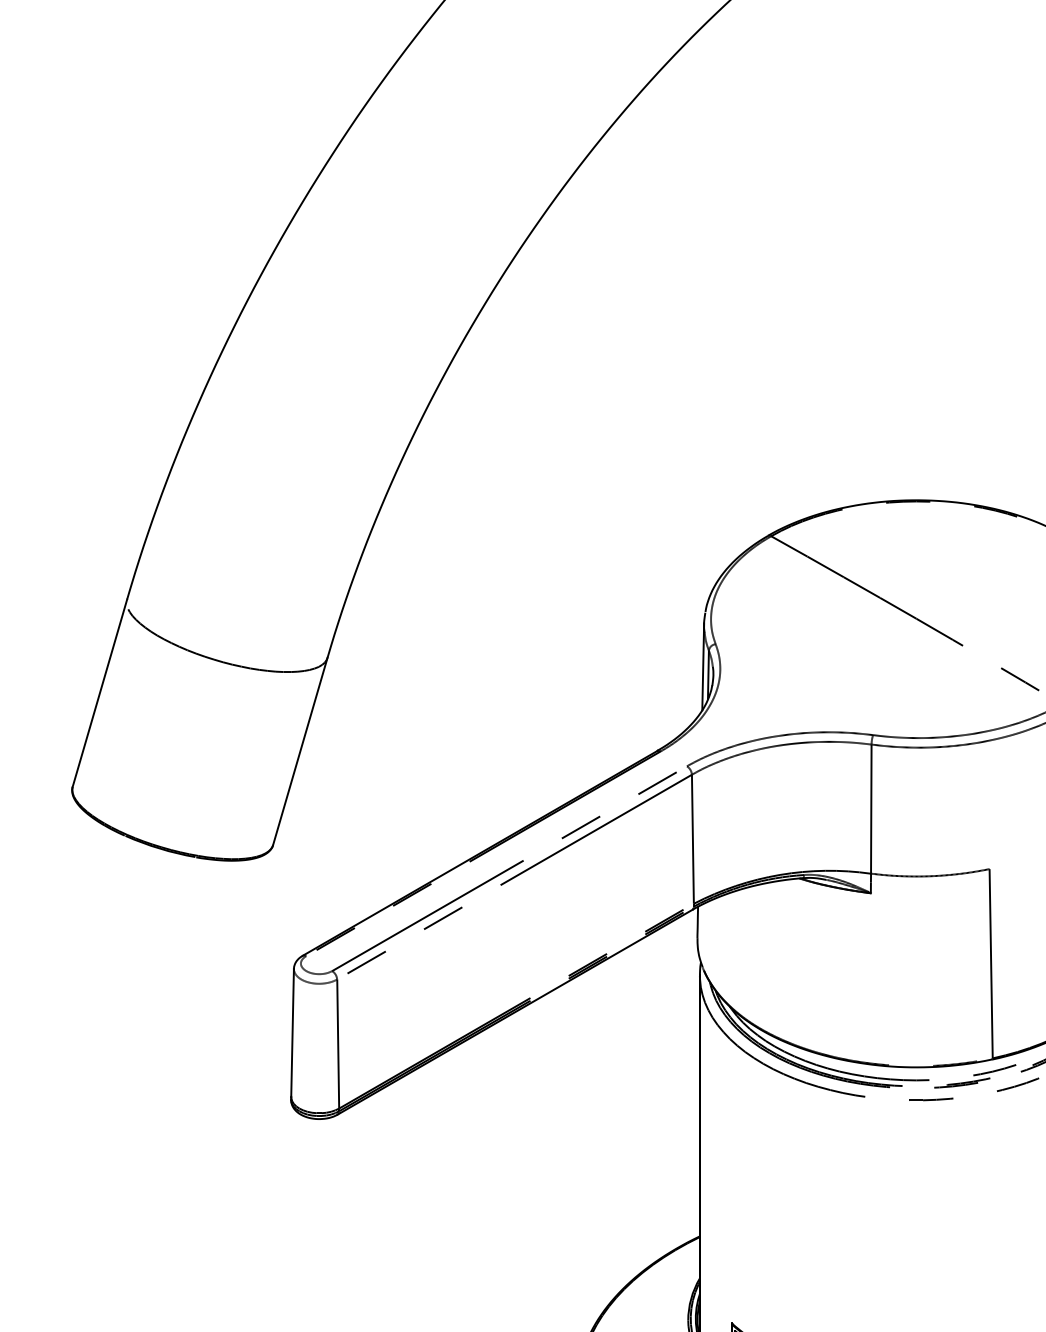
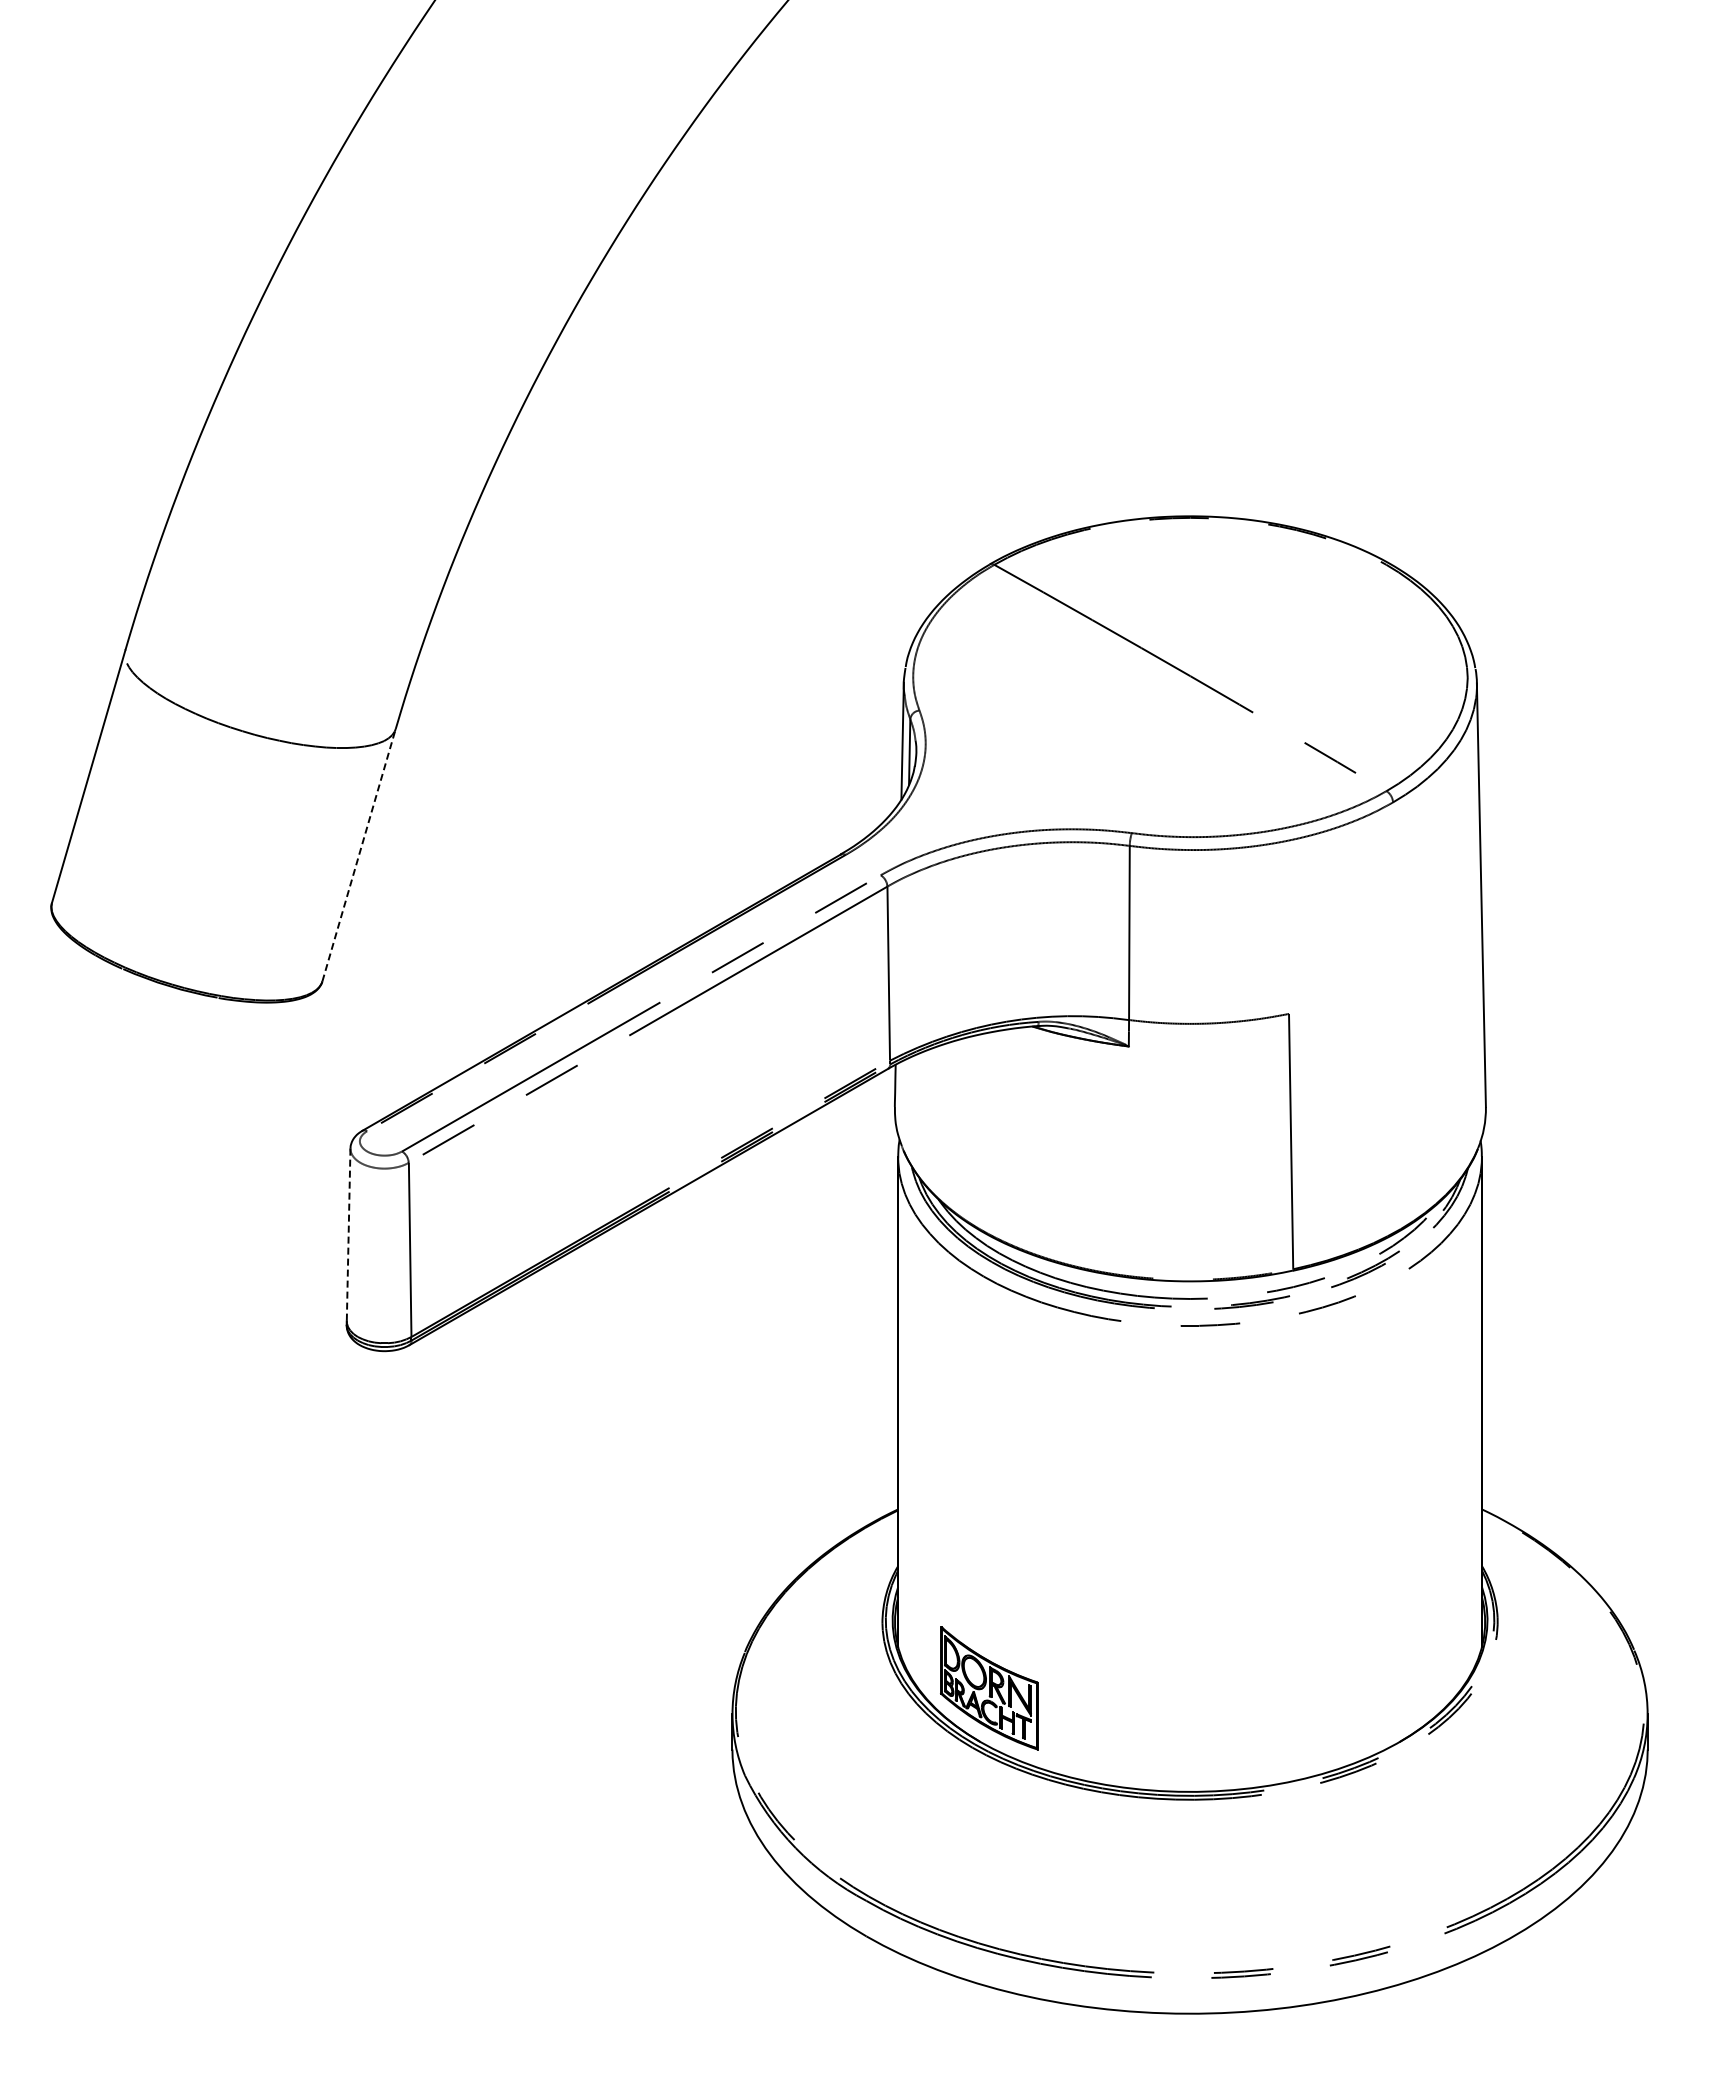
line: (300, 750) -> (359, 854), solid -> dashed
line: (292, 1033) -> (348, 1235), solid -> dashed

